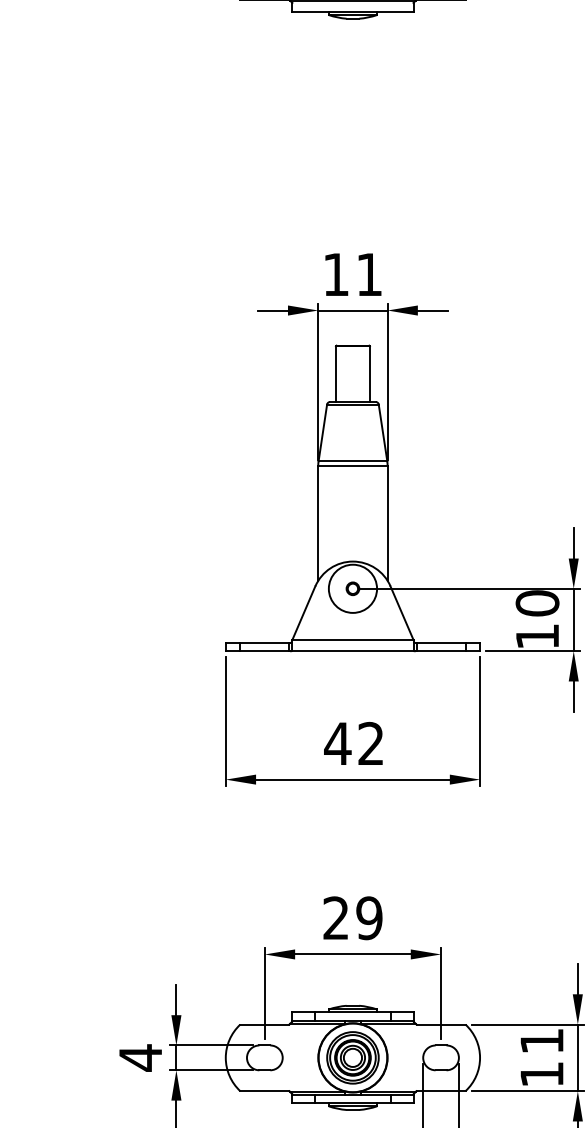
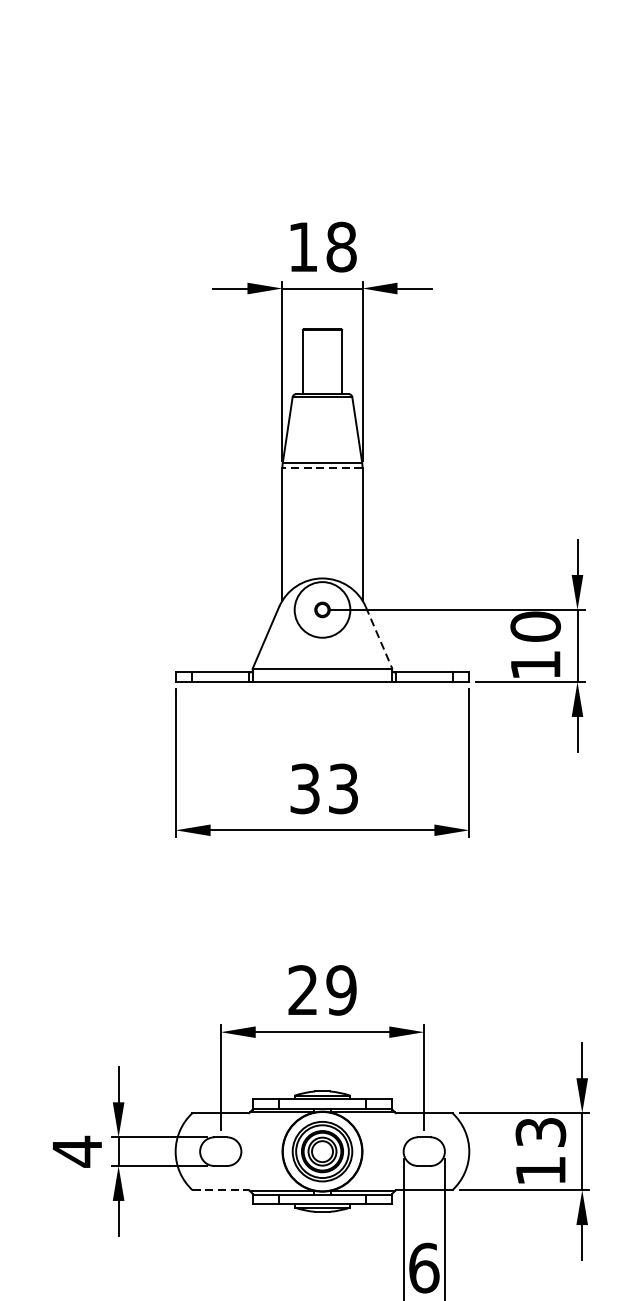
text: (369, 274) -> (341, 246), 11 -> 18
line: (352, 465) -> (321, 467), solid -> dashed
line: (402, 613) -> (379, 638), solid -> dashed
text: (353, 743) -> (323, 788), 42 -> 33
text: (541, 1040) -> (540, 1131), 11 -> 13
line: (264, 1091) -> (220, 1190), solid -> dashed

